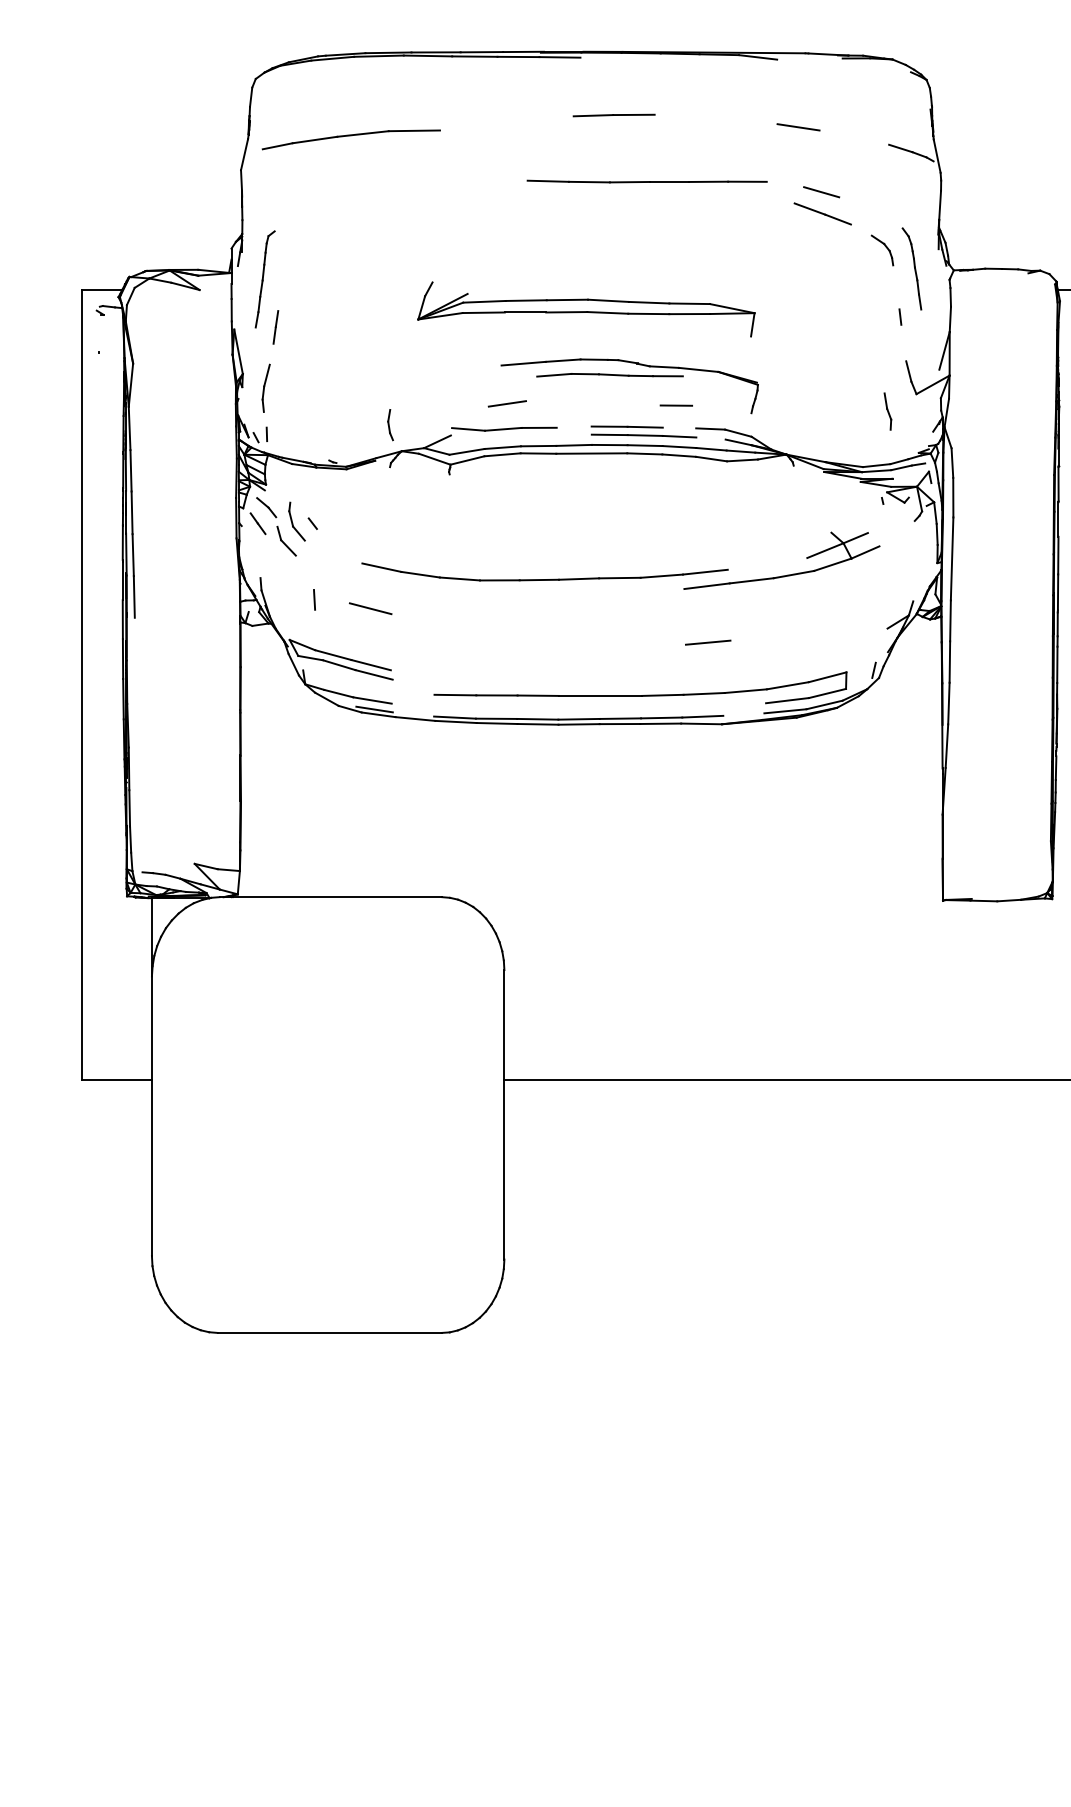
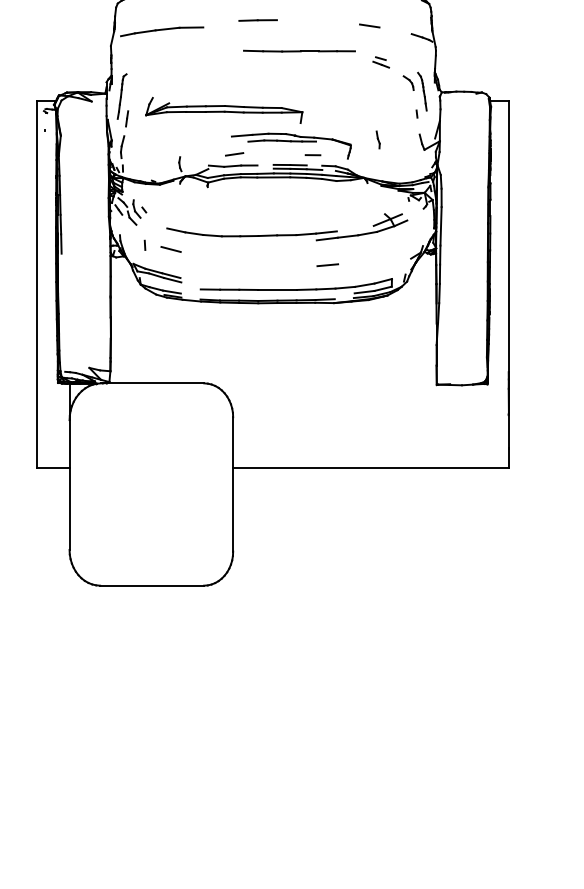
line: (612, 115) -> (257, 20), moved
part: (823, 205) -> (381, 62), size x0.6
part: (586, 309) -> (224, 110), moved
line: (886, 410) -> (377, 139), moved

